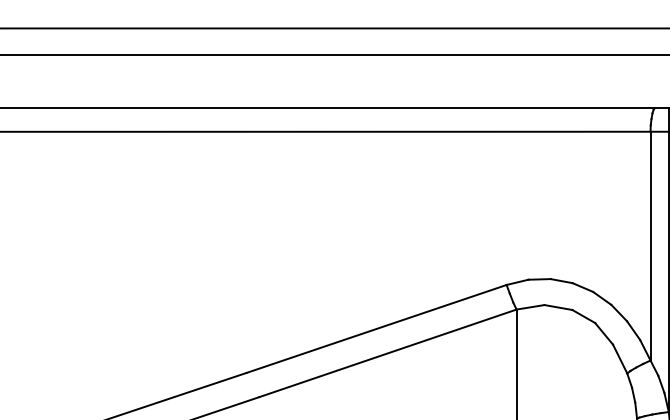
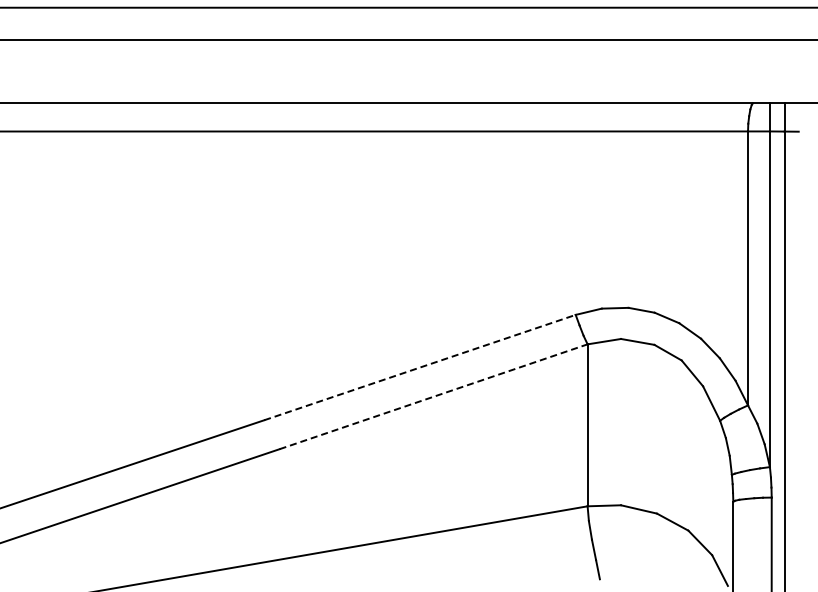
line: (377, 328) -> (420, 367), solid -> dashed
line: (387, 353) -> (433, 396), solid -> dashed

